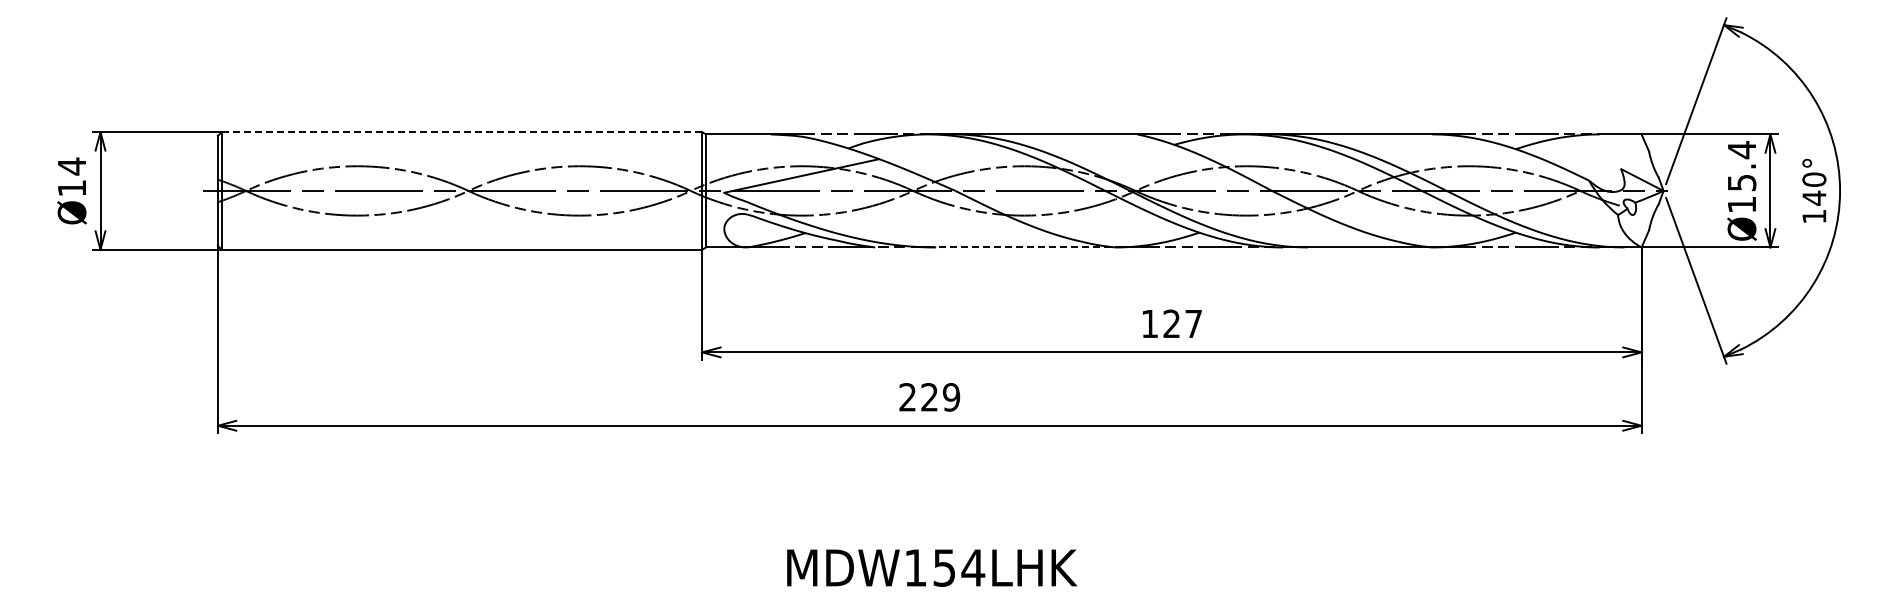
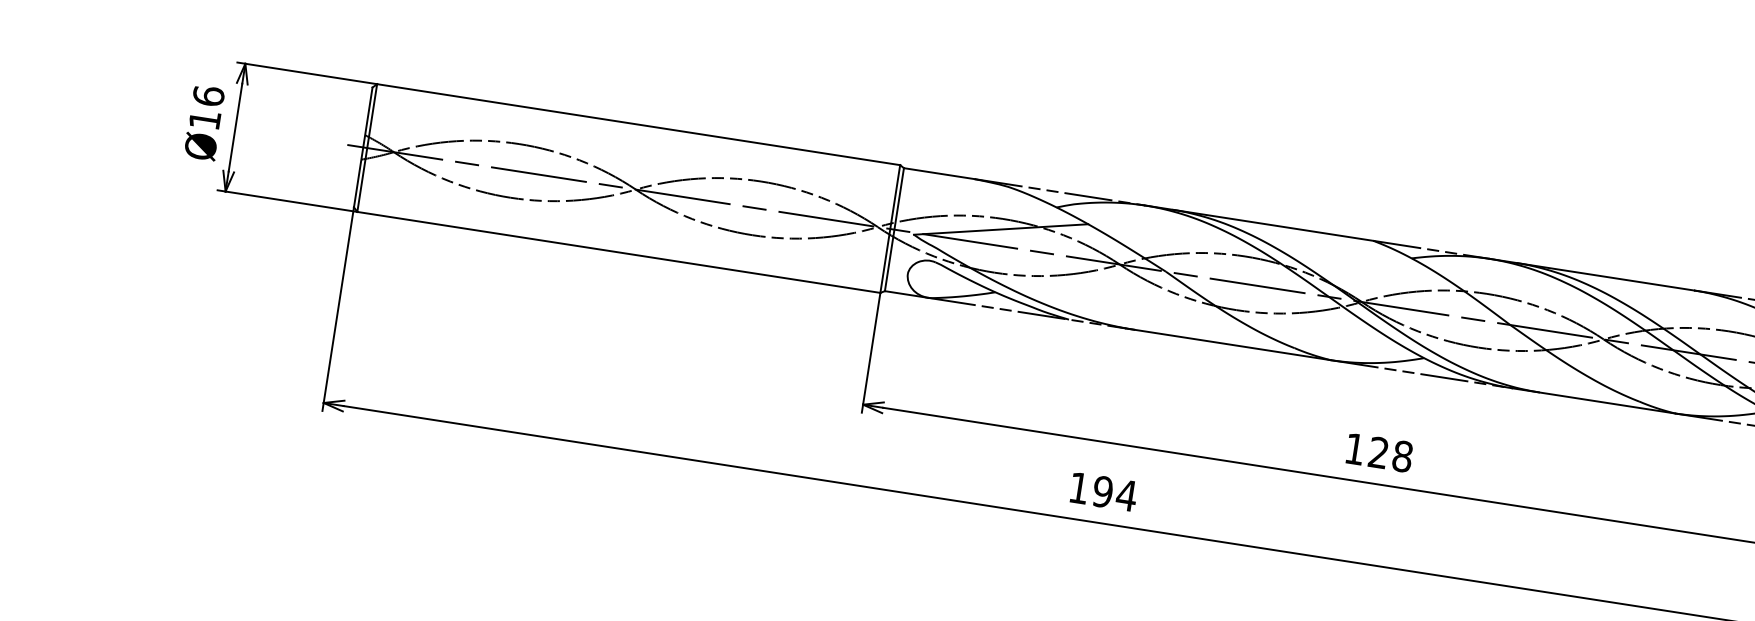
line: (462, 132) -> (639, 125), dashed -> solid
text: (71, 166) -> (208, 96), Ø14 -> Ø16
line: (1021, 247) -> (1228, 344), dashed -> solid
text: (1193, 323) -> (1402, 456), 127 -> 128
text: (929, 397) -> (1102, 492), 229 -> 194

